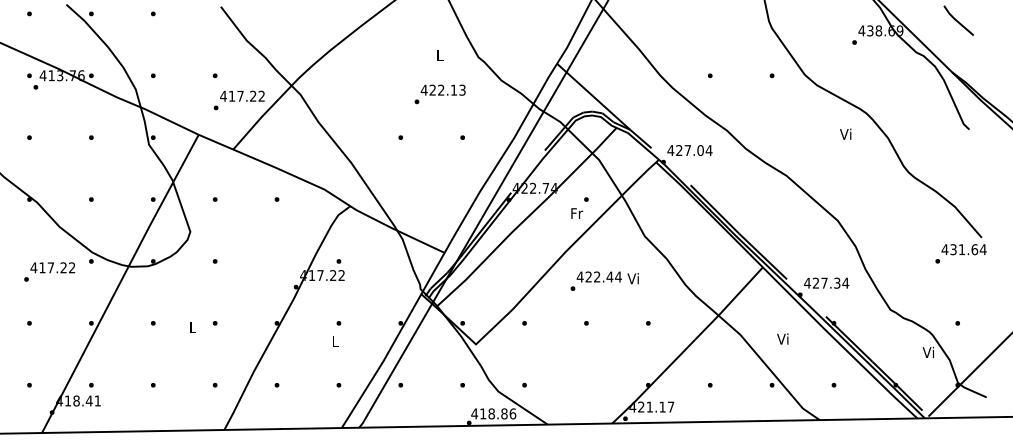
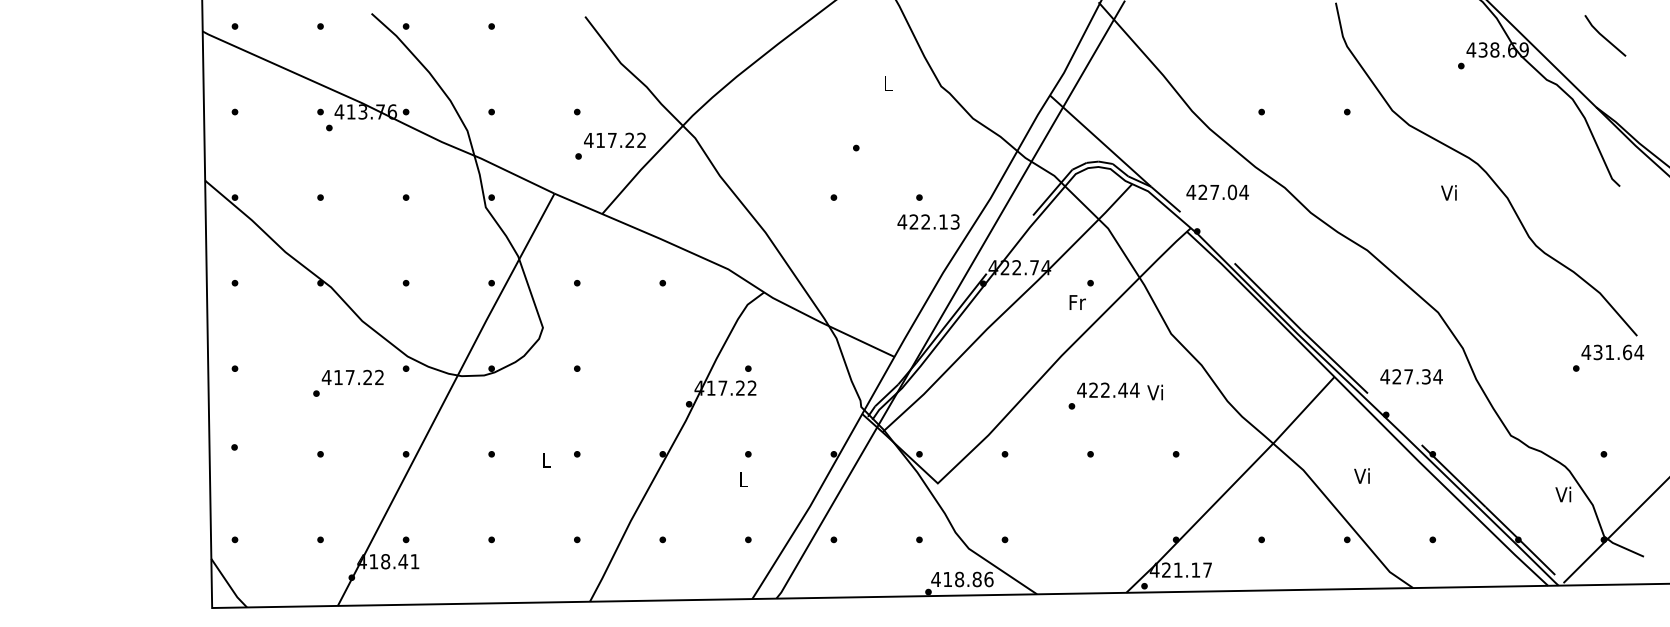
text: (443, 89) -> (928, 221), moved
text: (689, 150) -> (1217, 192), moved
text: (826, 282) -> (1411, 376), moved

